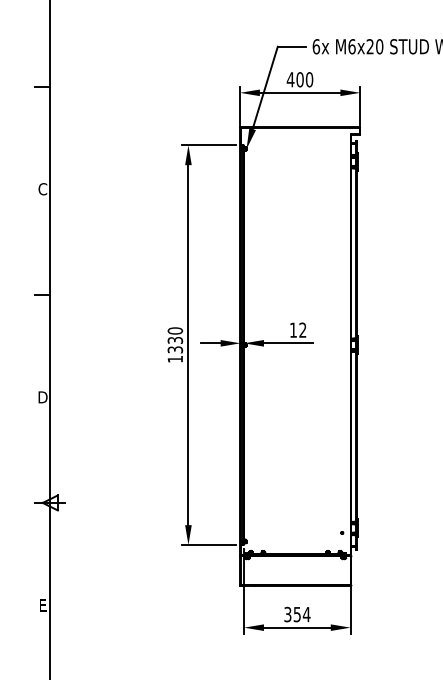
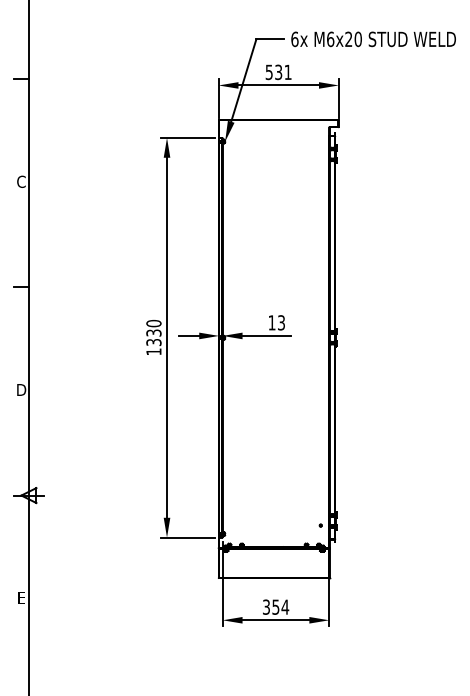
text: (299, 79) -> (278, 72), 400 -> 531
text: (302, 329) -> (281, 322), 12 -> 13

